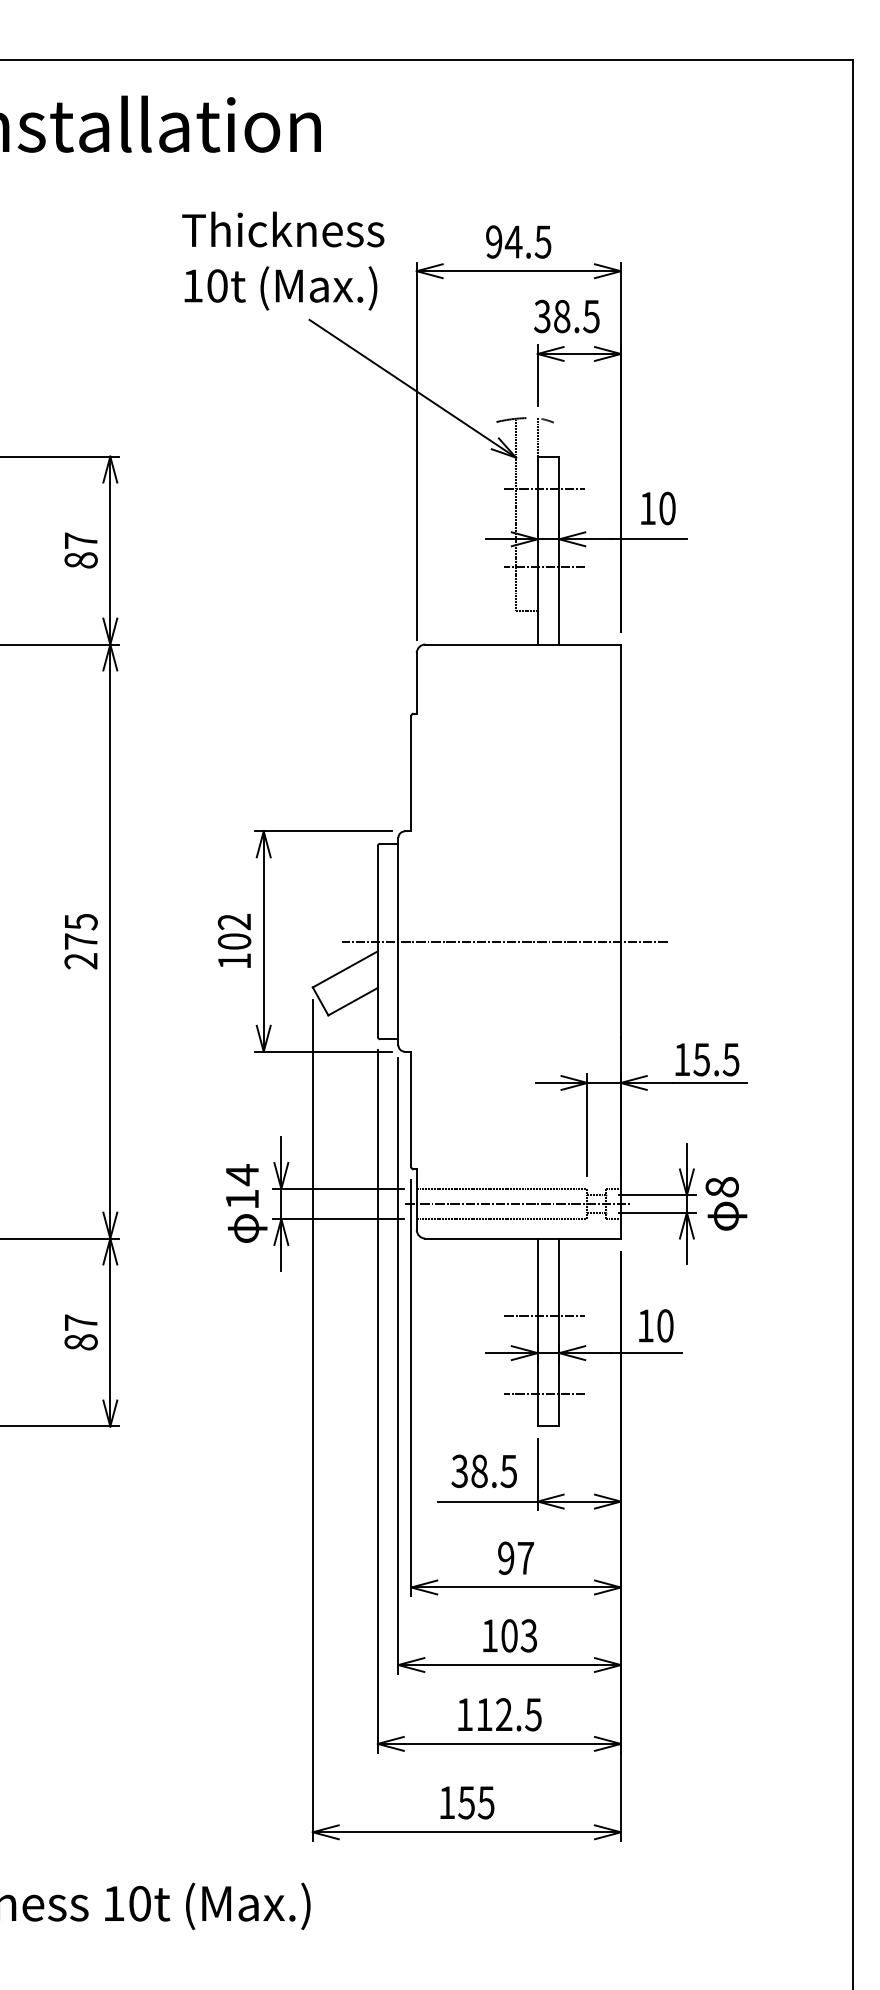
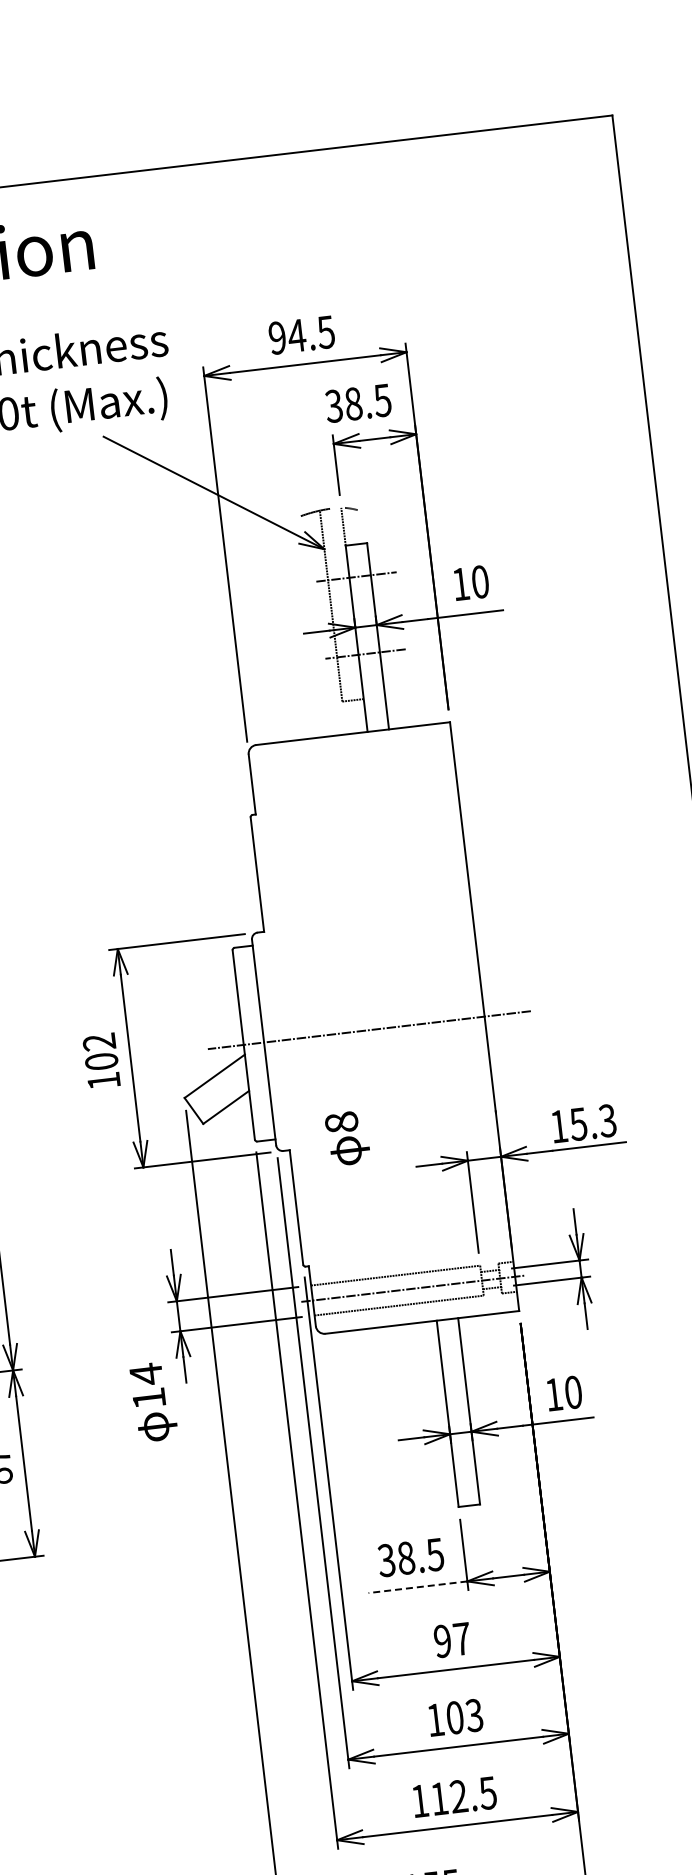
text: (731, 1059) -> (607, 1120), 15.5 -> 15.3
text: (246, 1203) -> (153, 1402), moved
text: (726, 1203) -> (347, 1138), moved
line: (544, 1316) -> (452, 1397), removed
line: (544, 1394) -> (461, 1474), removed
line: (487, 1501) -> (417, 1587), solid -> dashed

